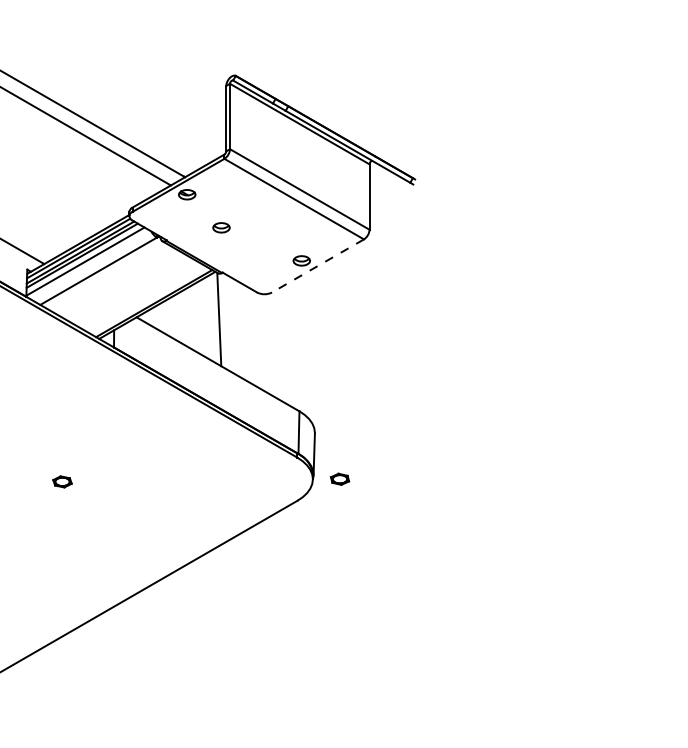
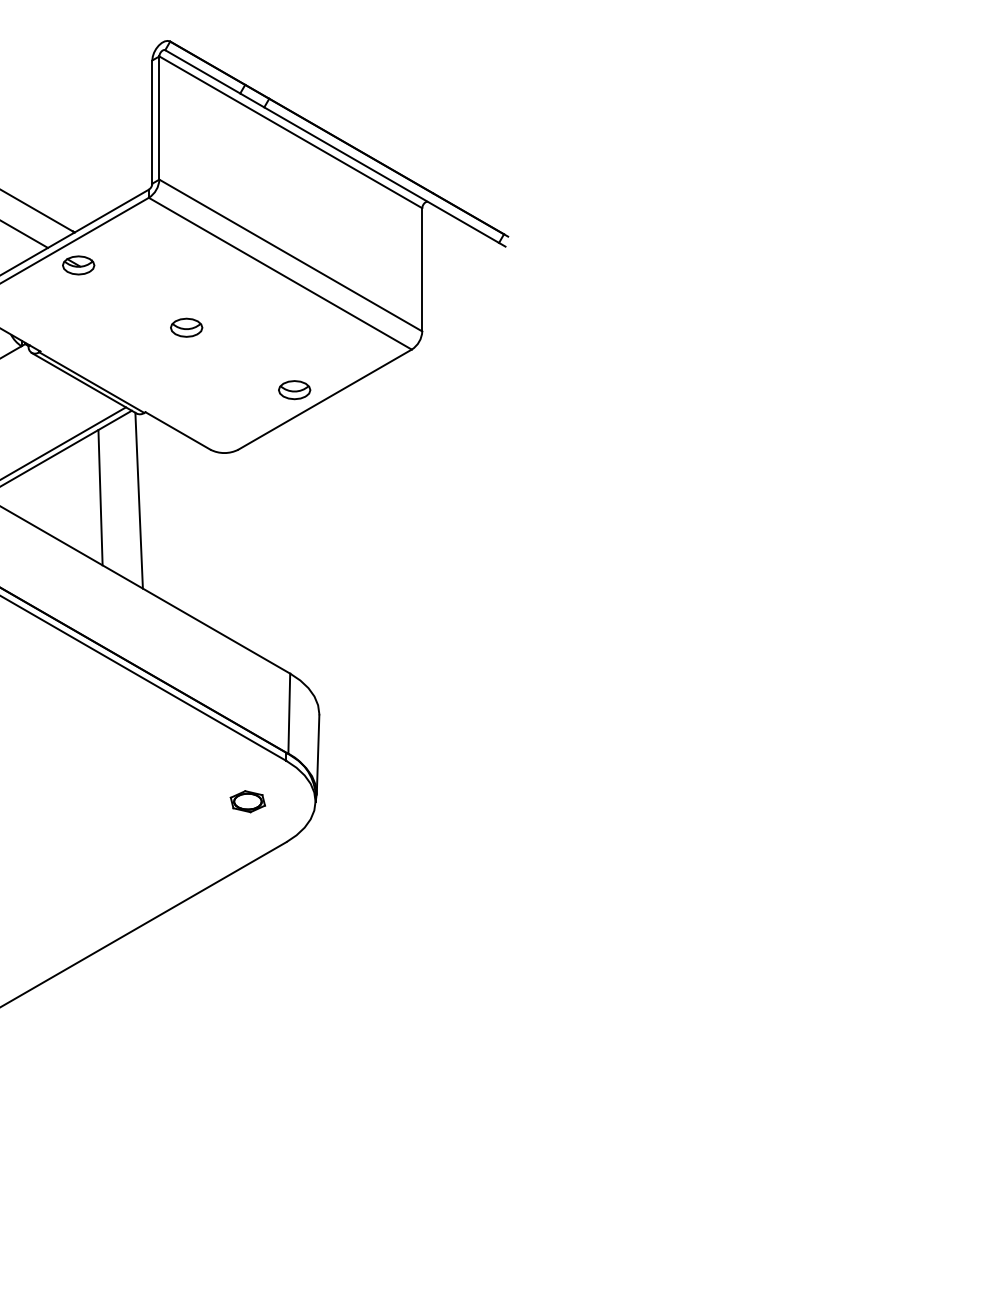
part: (221, 227) -> (186, 327), moved
line: (317, 266) -> (324, 400), dashed -> solid
line: (198, 317) -> (99, 496), added
part: (339, 478) -> (246, 800), moved

